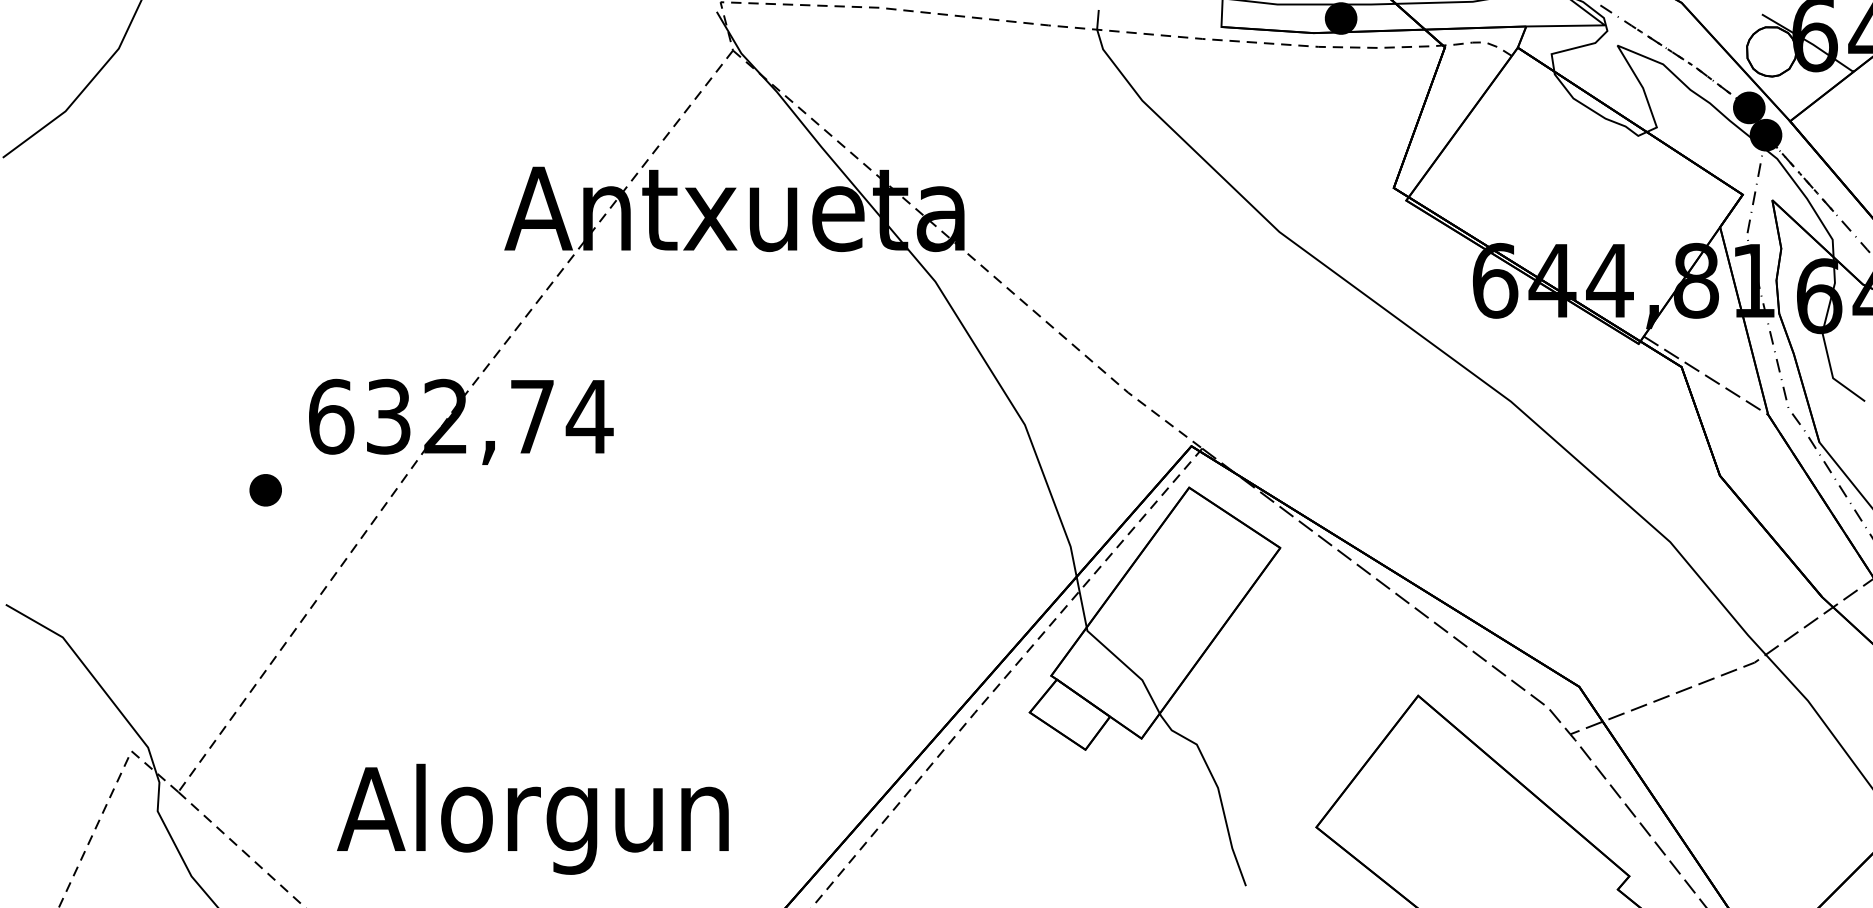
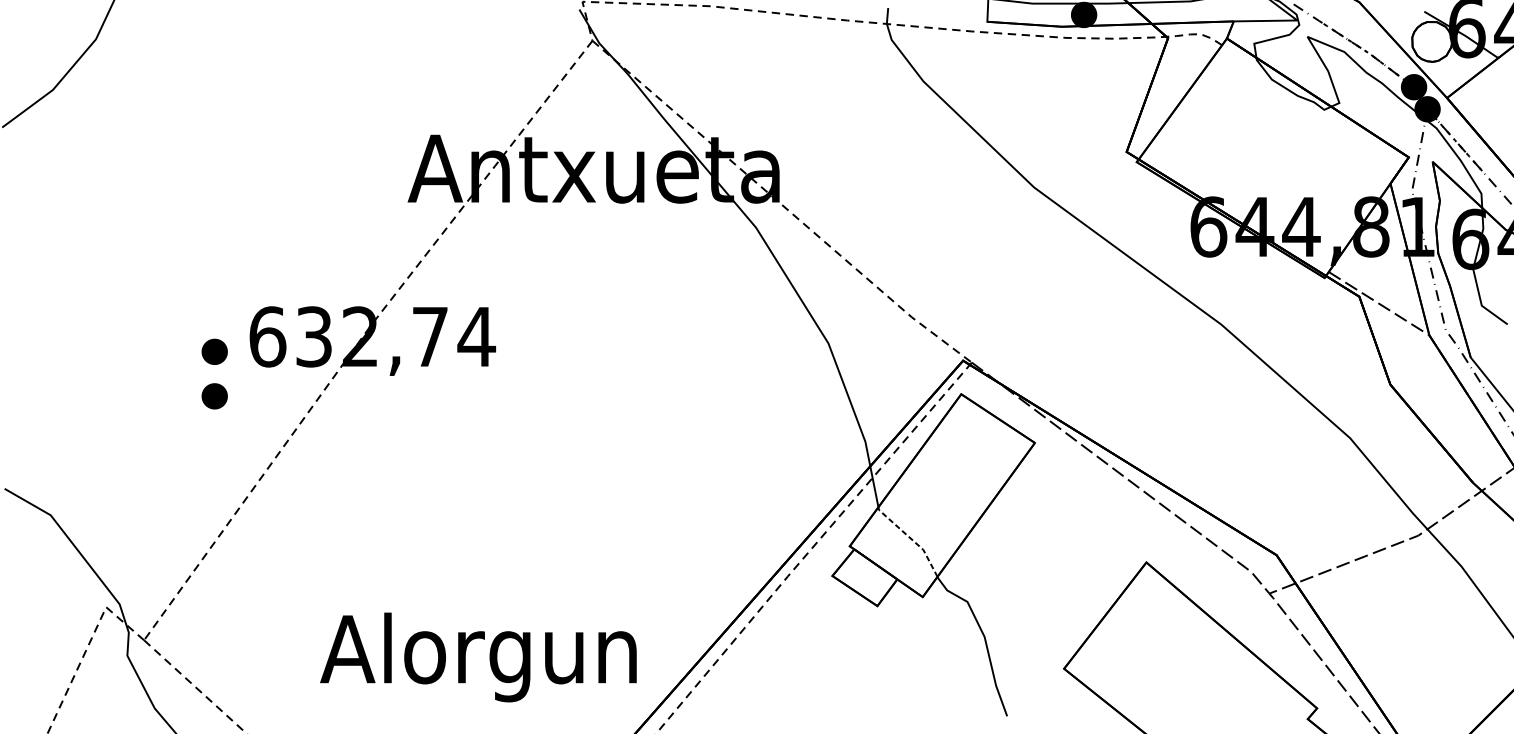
part: (265, 435) -> (214, 352), added
line: (1127, 666) -> (911, 538), solid -> dashed
text: (532, 818) -> (478, 656), moved

